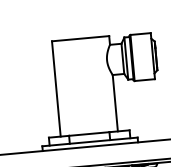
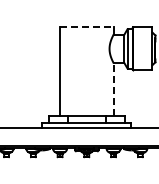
line: (80, 38) -> (86, 26), solid -> dashed
line: (115, 102) -> (113, 88), solid -> dashed

